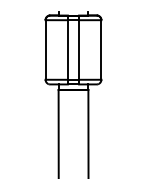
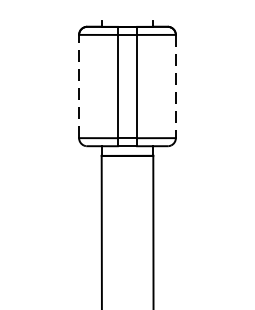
line: (45, 49) -> (78, 85), solid -> dashed
line: (101, 49) -> (176, 85), solid -> dashed

